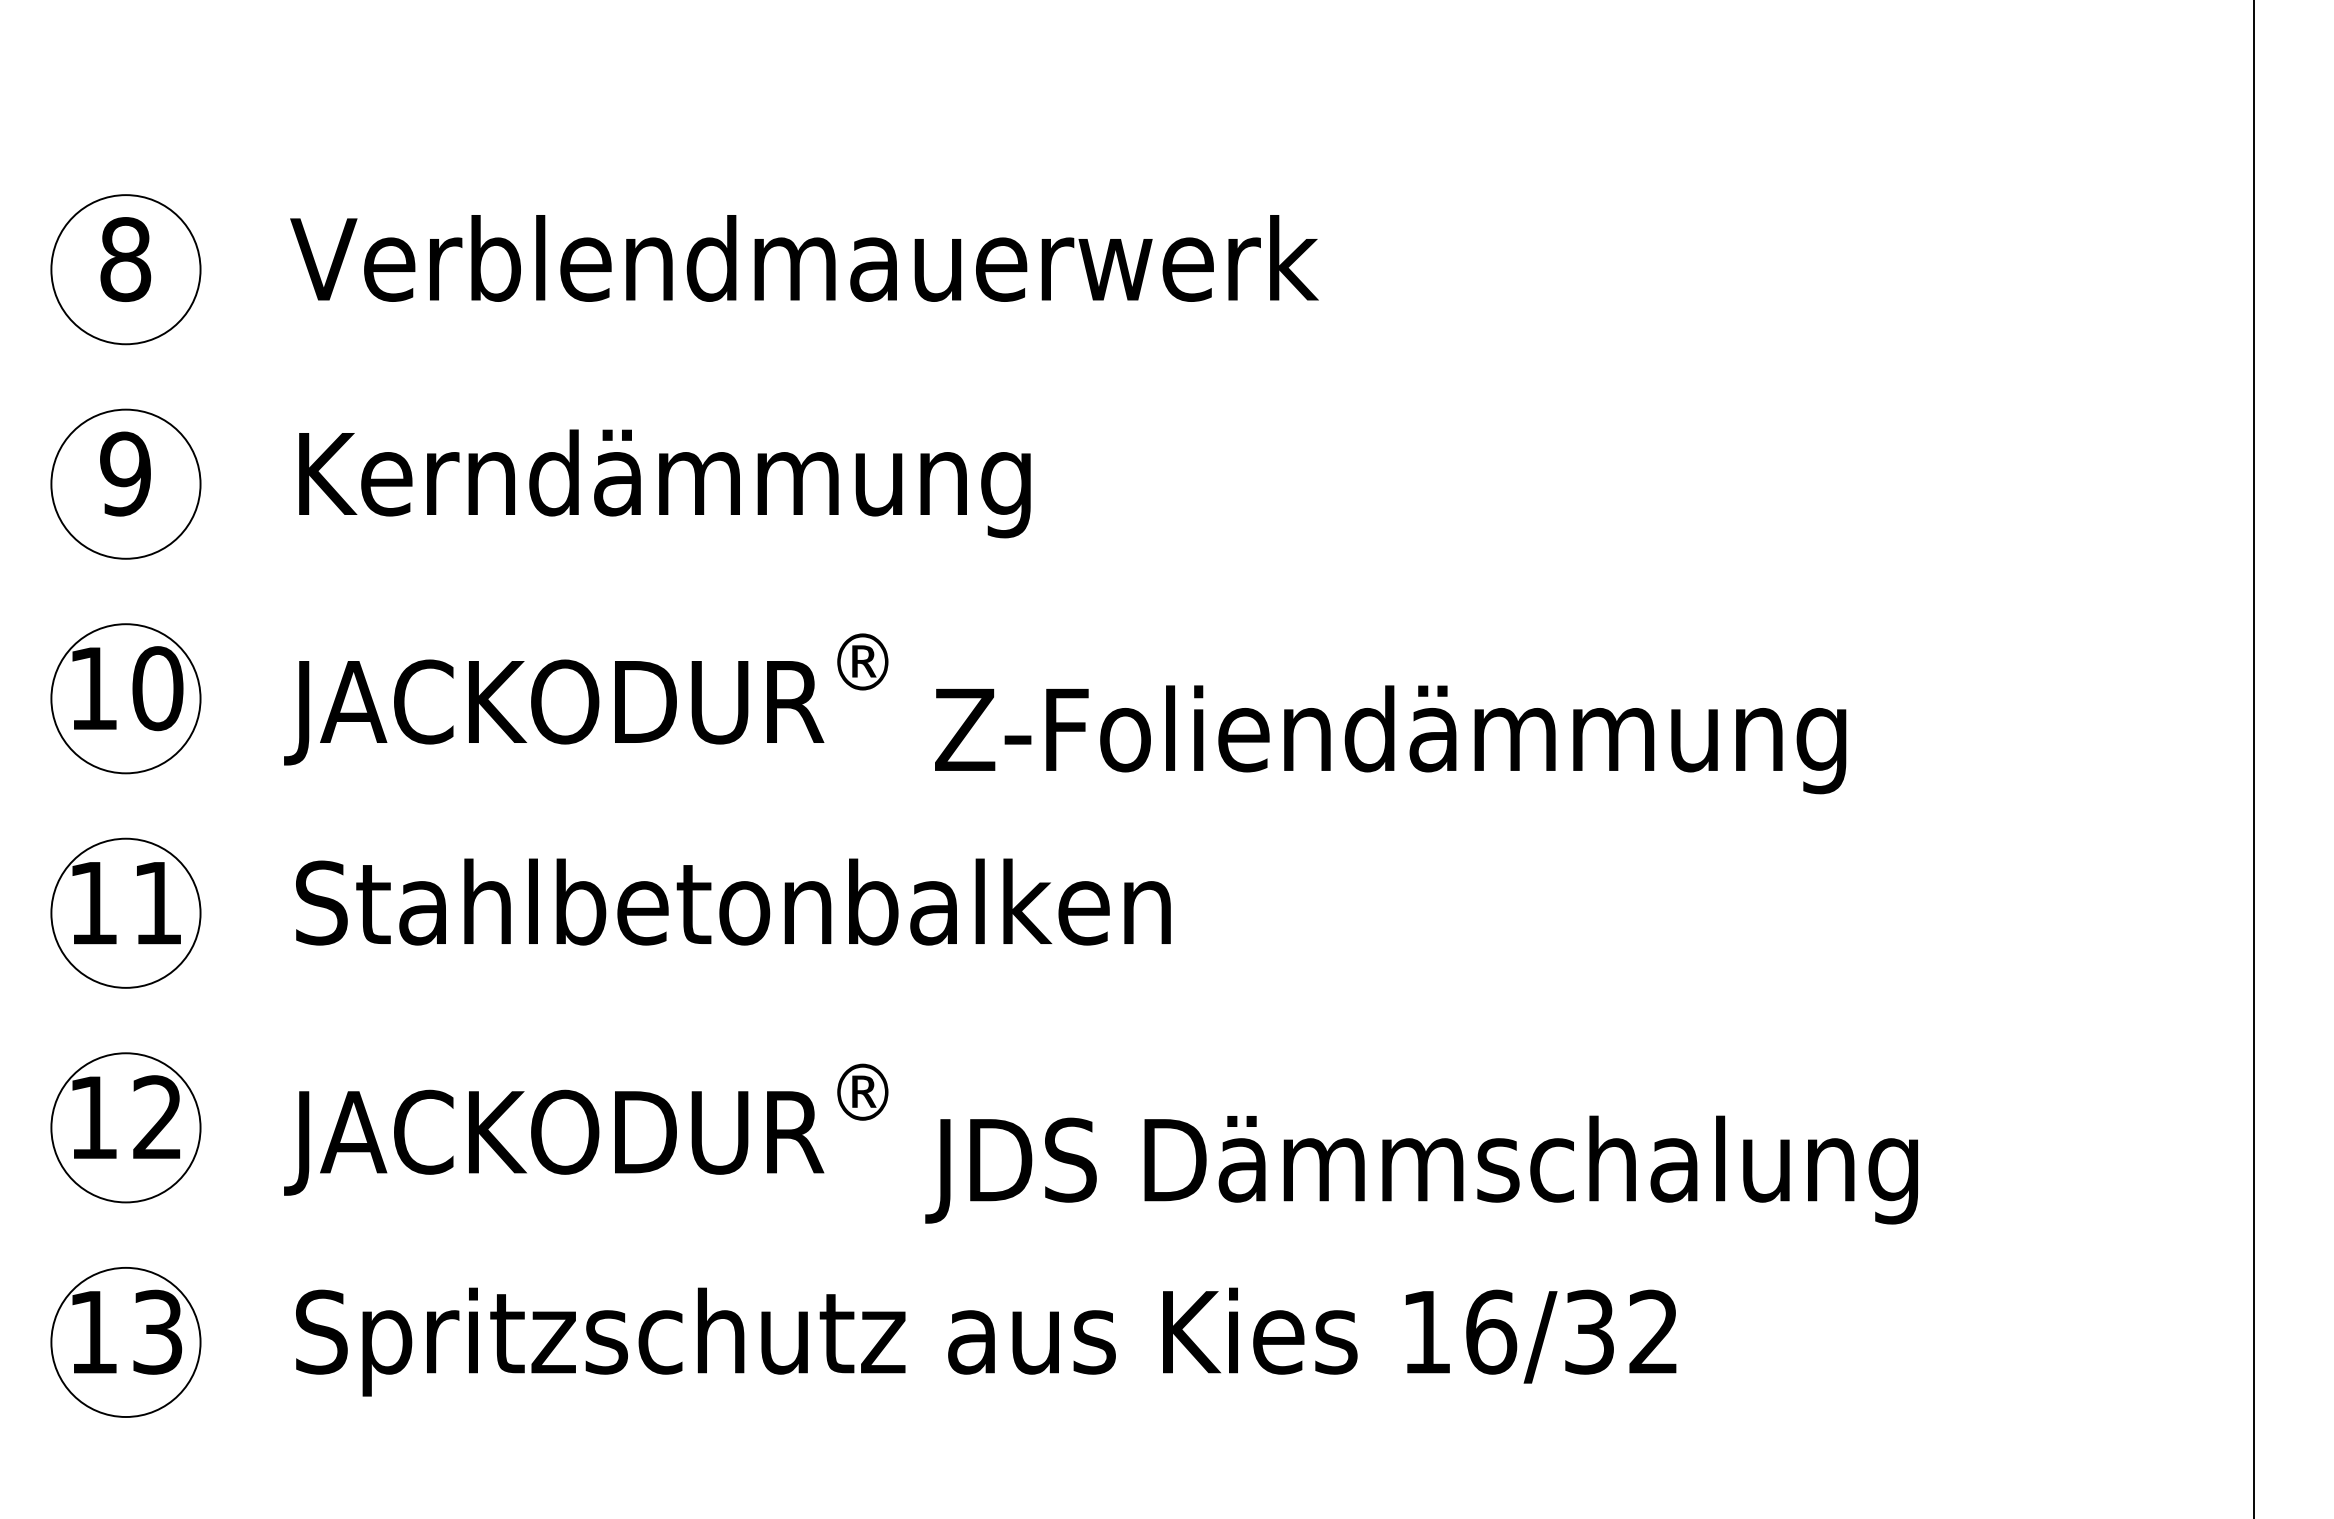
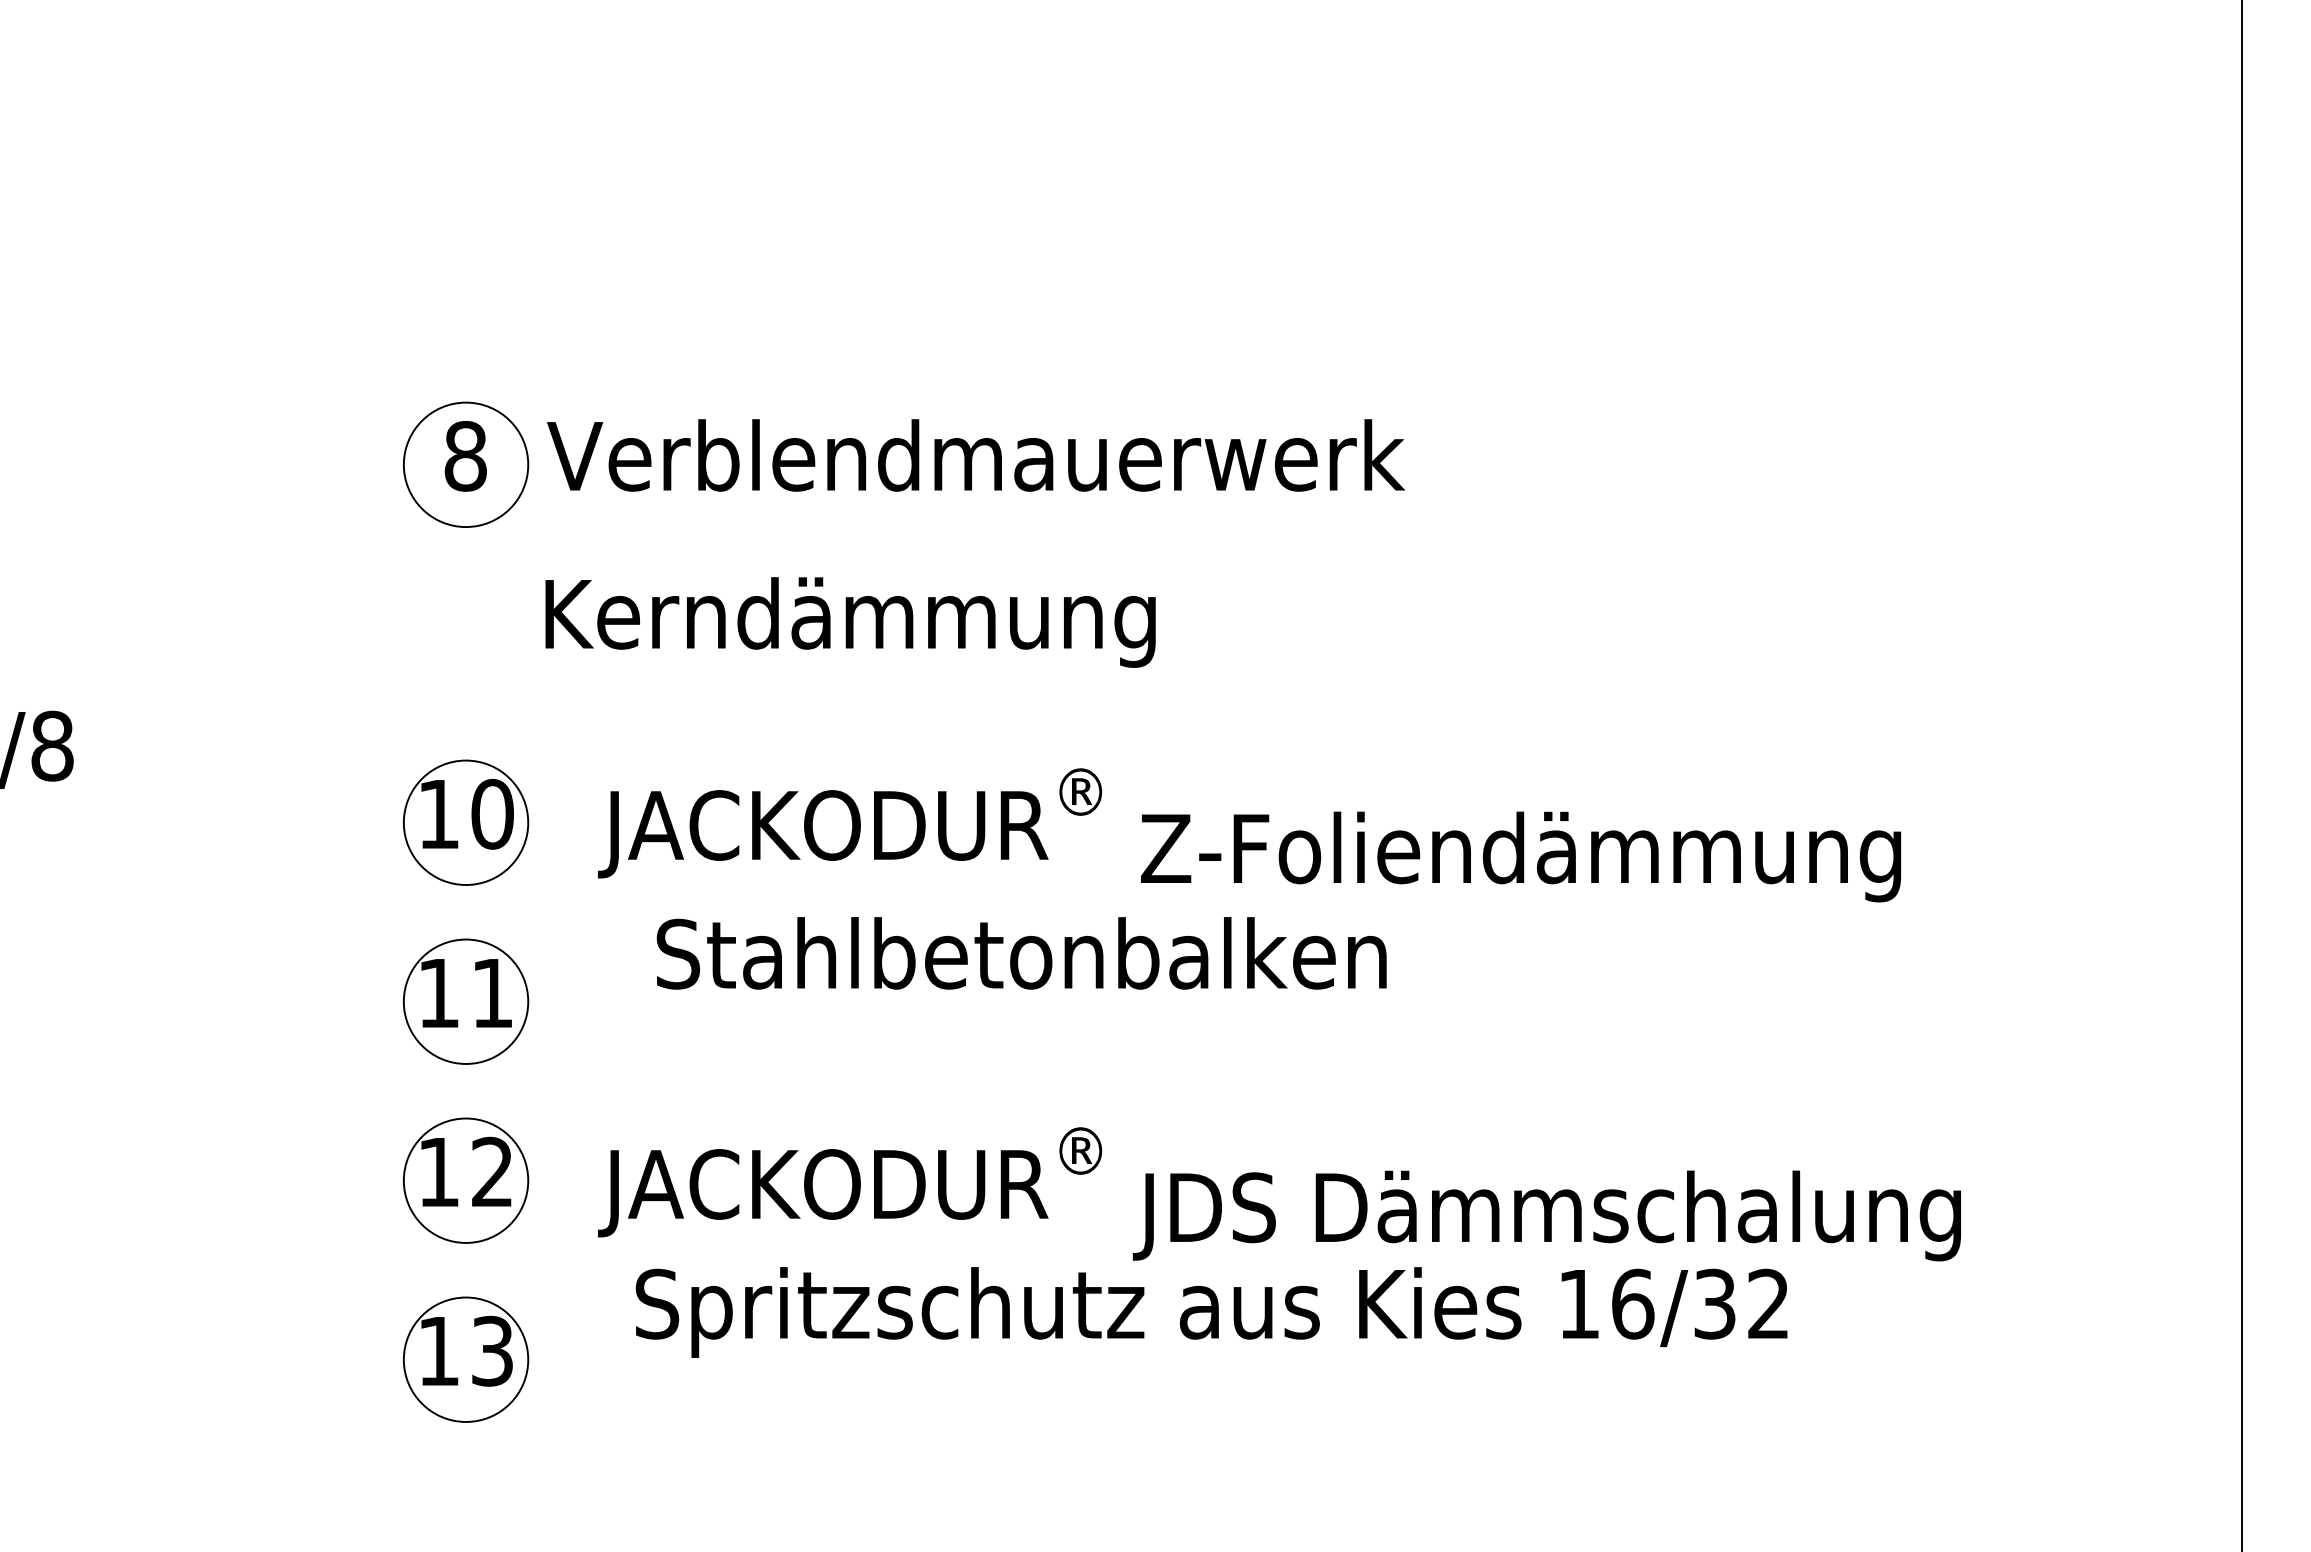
text: (804, 258) -> (976, 455), moved
part: (126, 483) -> (466, 643), removed
text: (664, 483) -> (850, 622), moved
text: (733, 902) -> (1021, 953), moved
text: (985, 1342) -> (1211, 1312), moved

